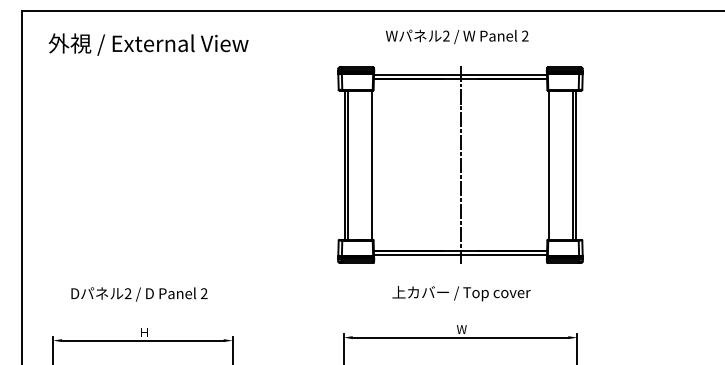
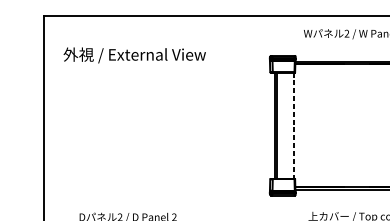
text: (148, 44) -> (134, 55), moved
line: (460, 164) -> (357, 125), removed
line: (371, 165) -> (293, 125), solid -> dashed

